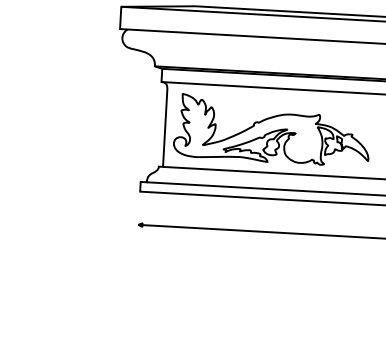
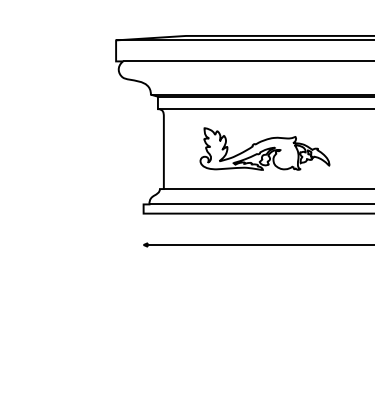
part: (271, 129) -> (264, 148), size x0.7

